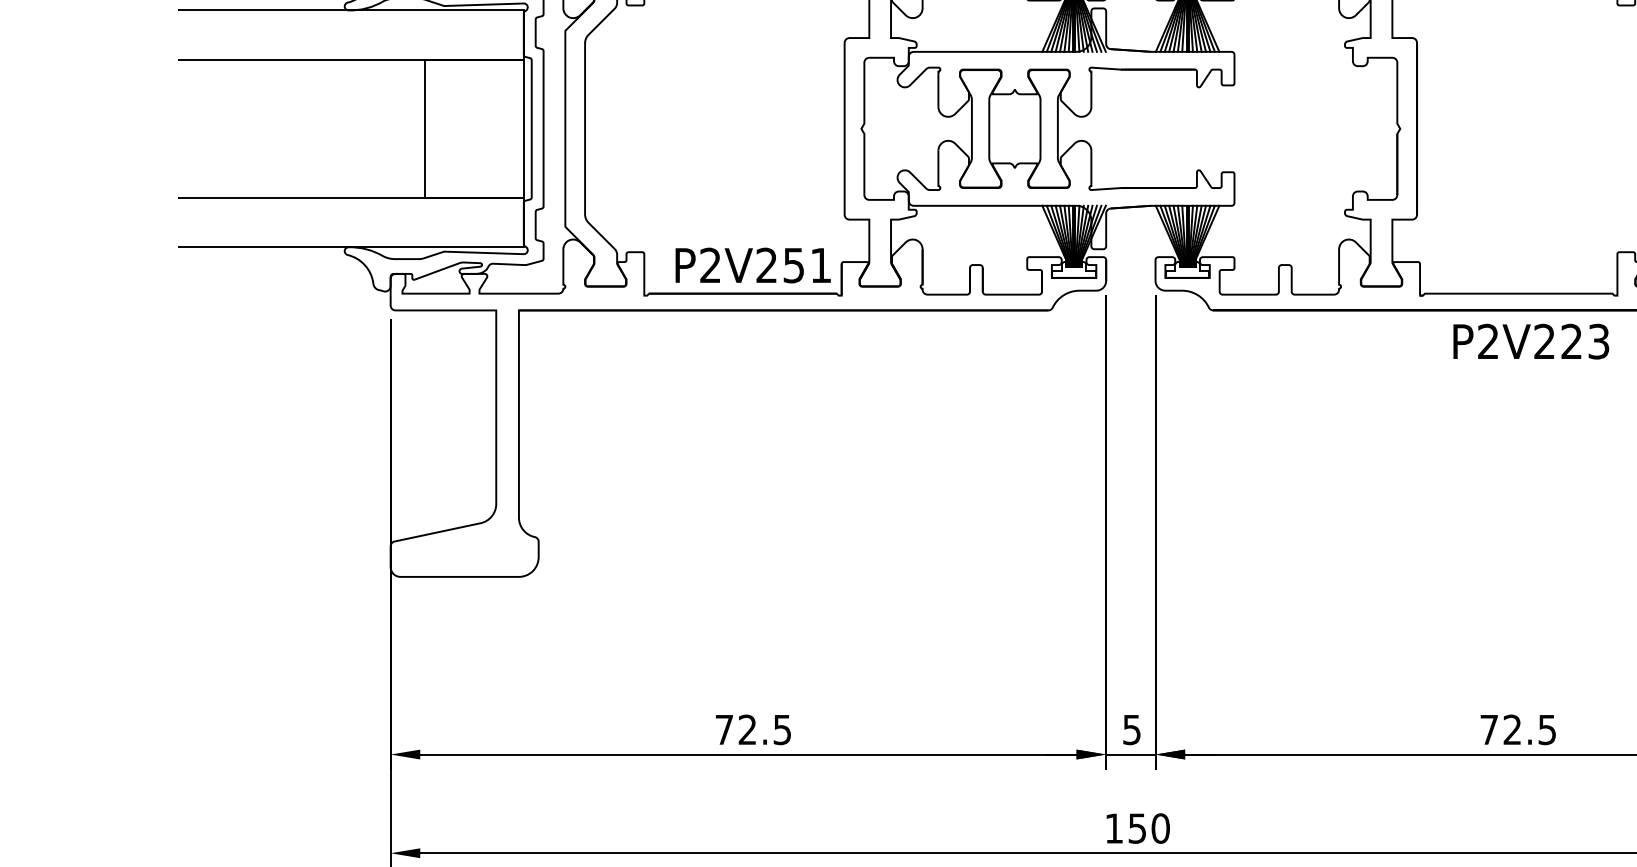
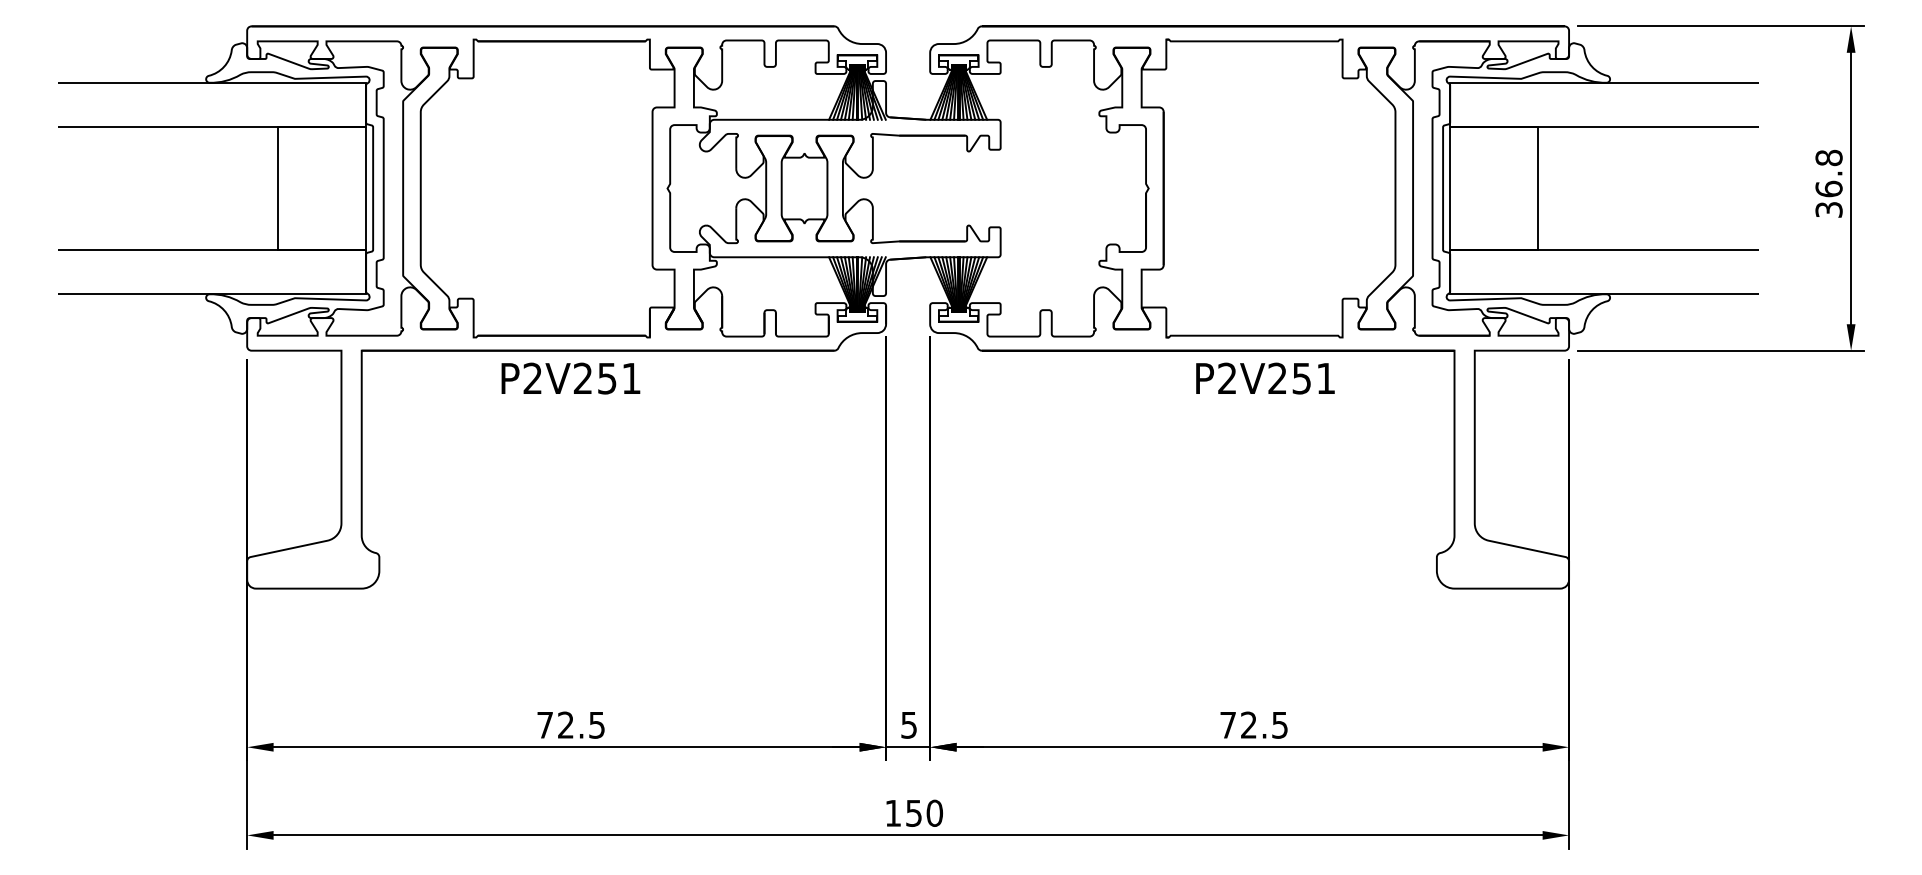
text: (752, 265) -> (570, 378), moved
text: (1584, 341) -> (1313, 378), P2V223 -> P2V251

